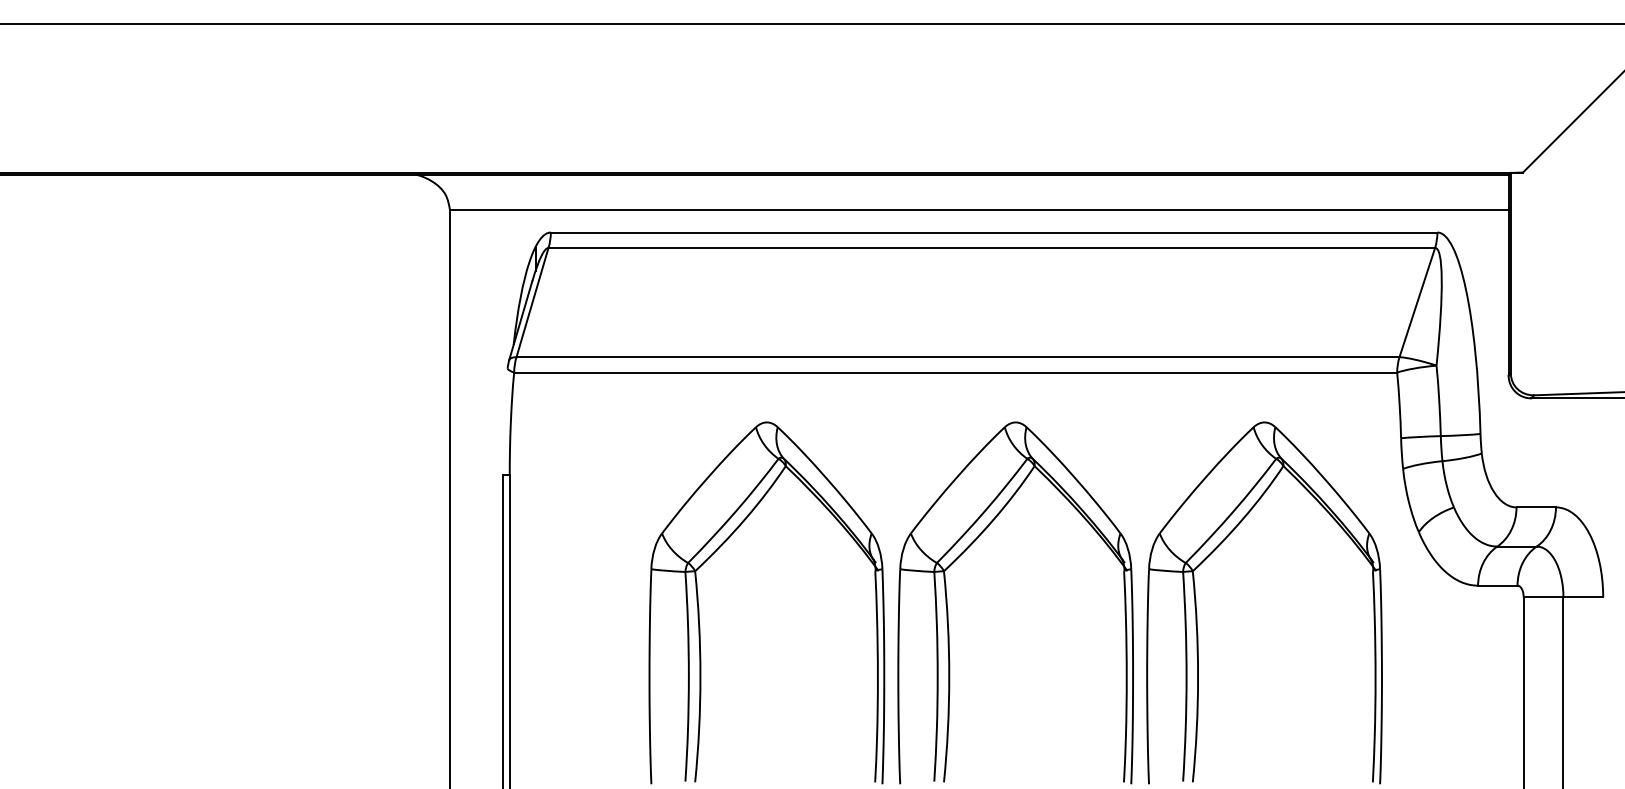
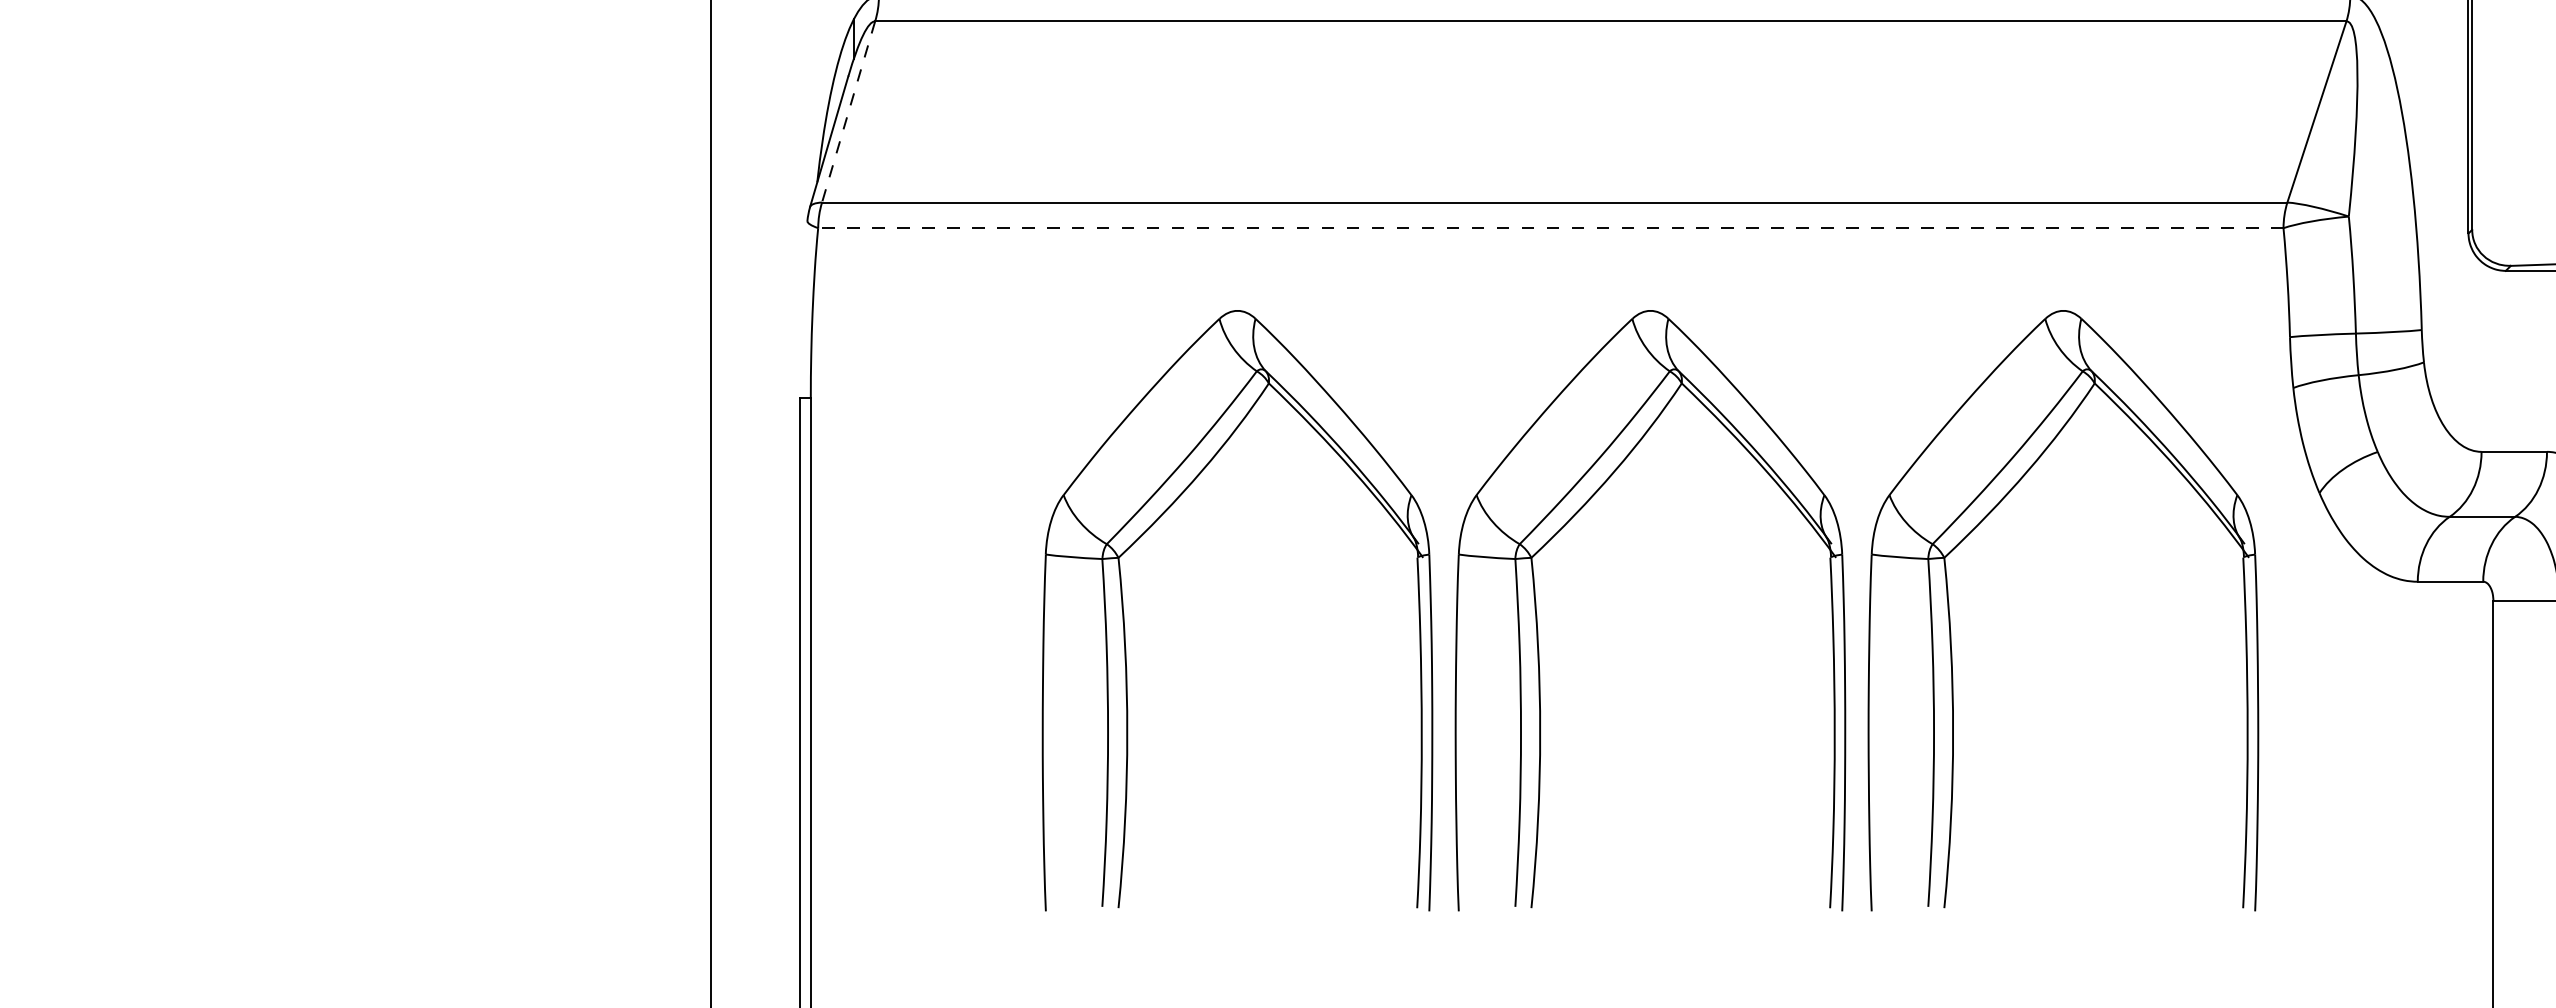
line: (532, 302) -> (848, 111), solid -> dashed
line: (955, 372) -> (1550, 228), solid -> dashed

